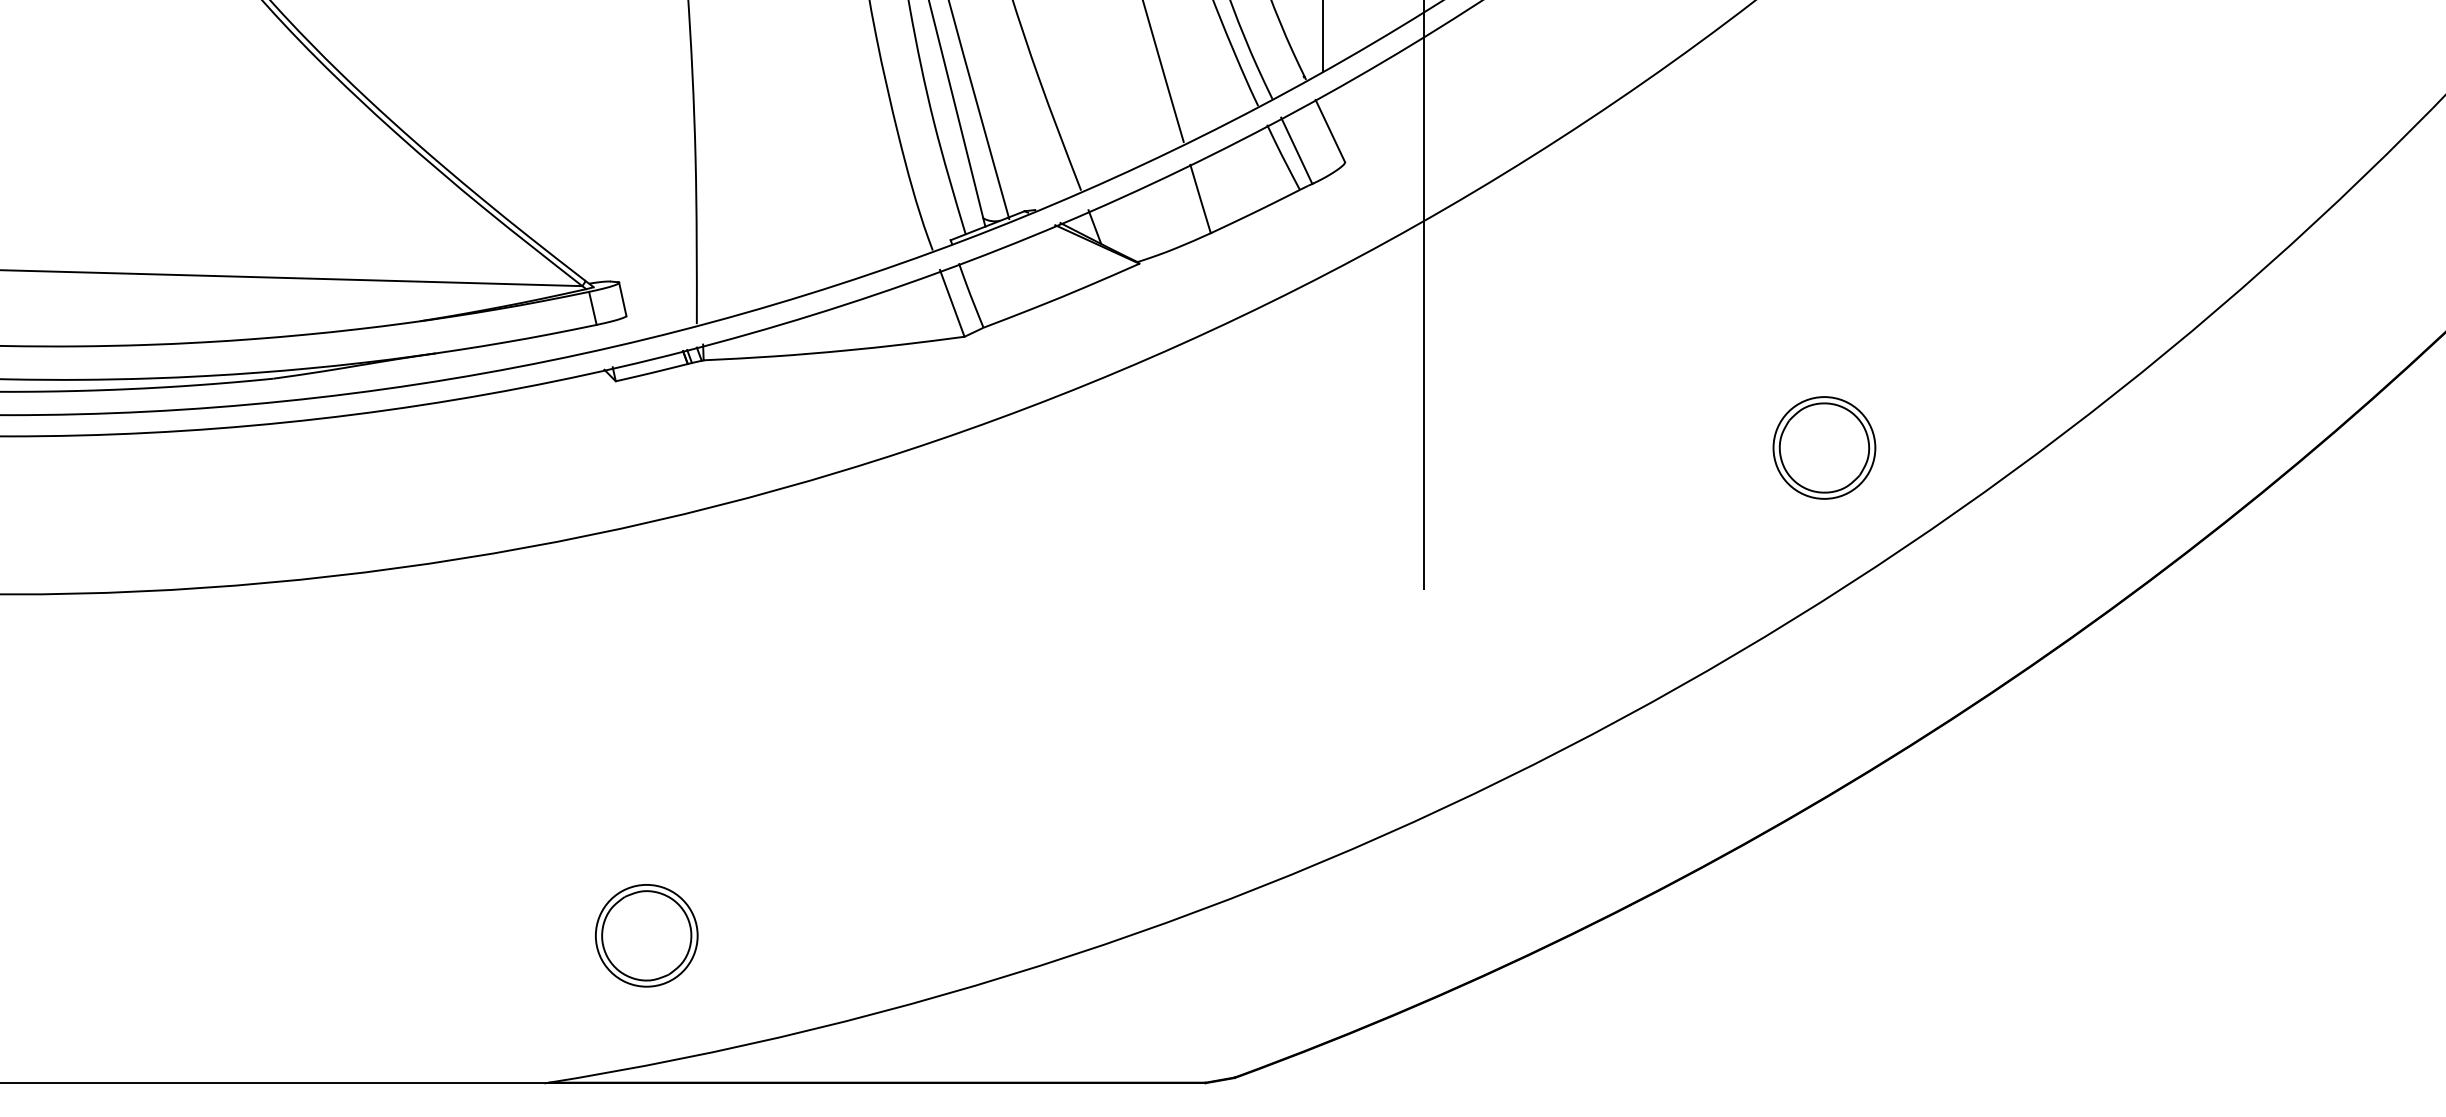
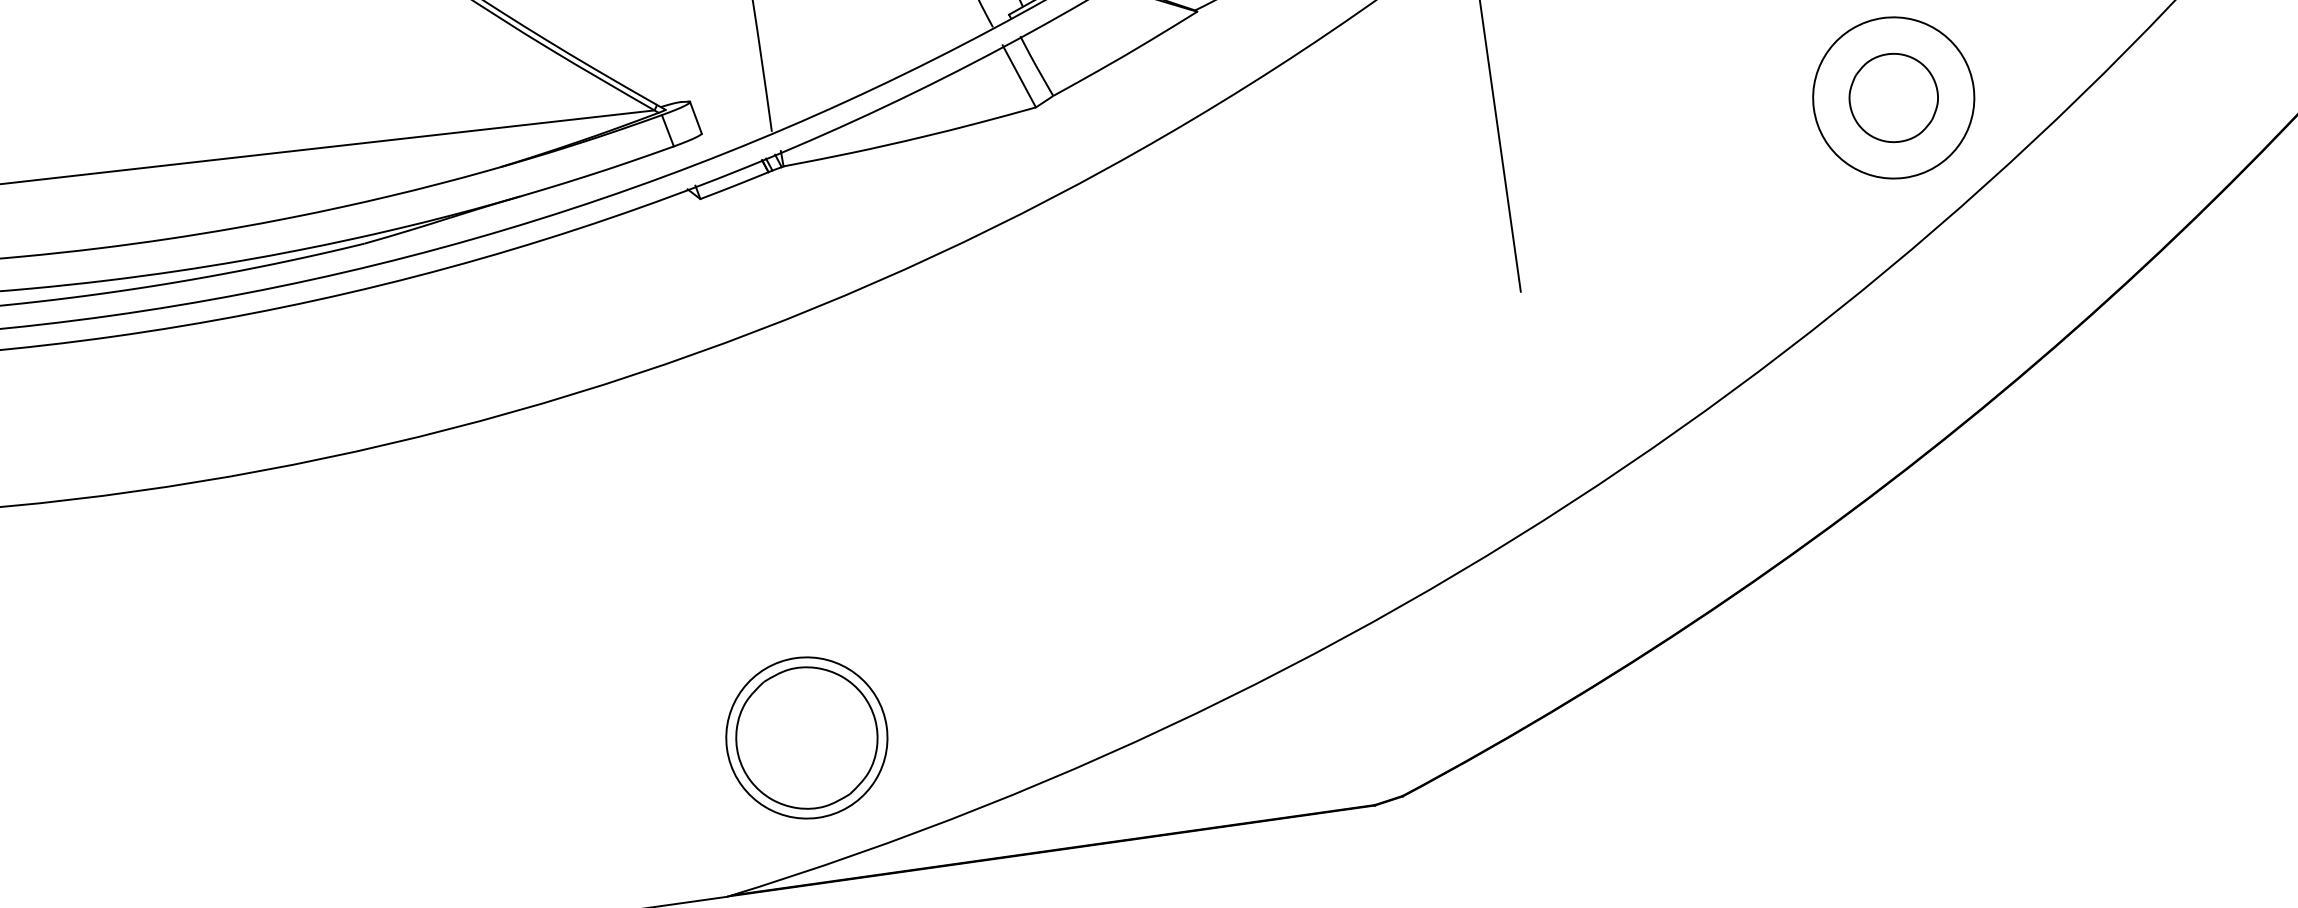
circle: (1824, 447) -> (1893, 97), size x1.6
part: (646, 935) -> (806, 737), size x1.6

